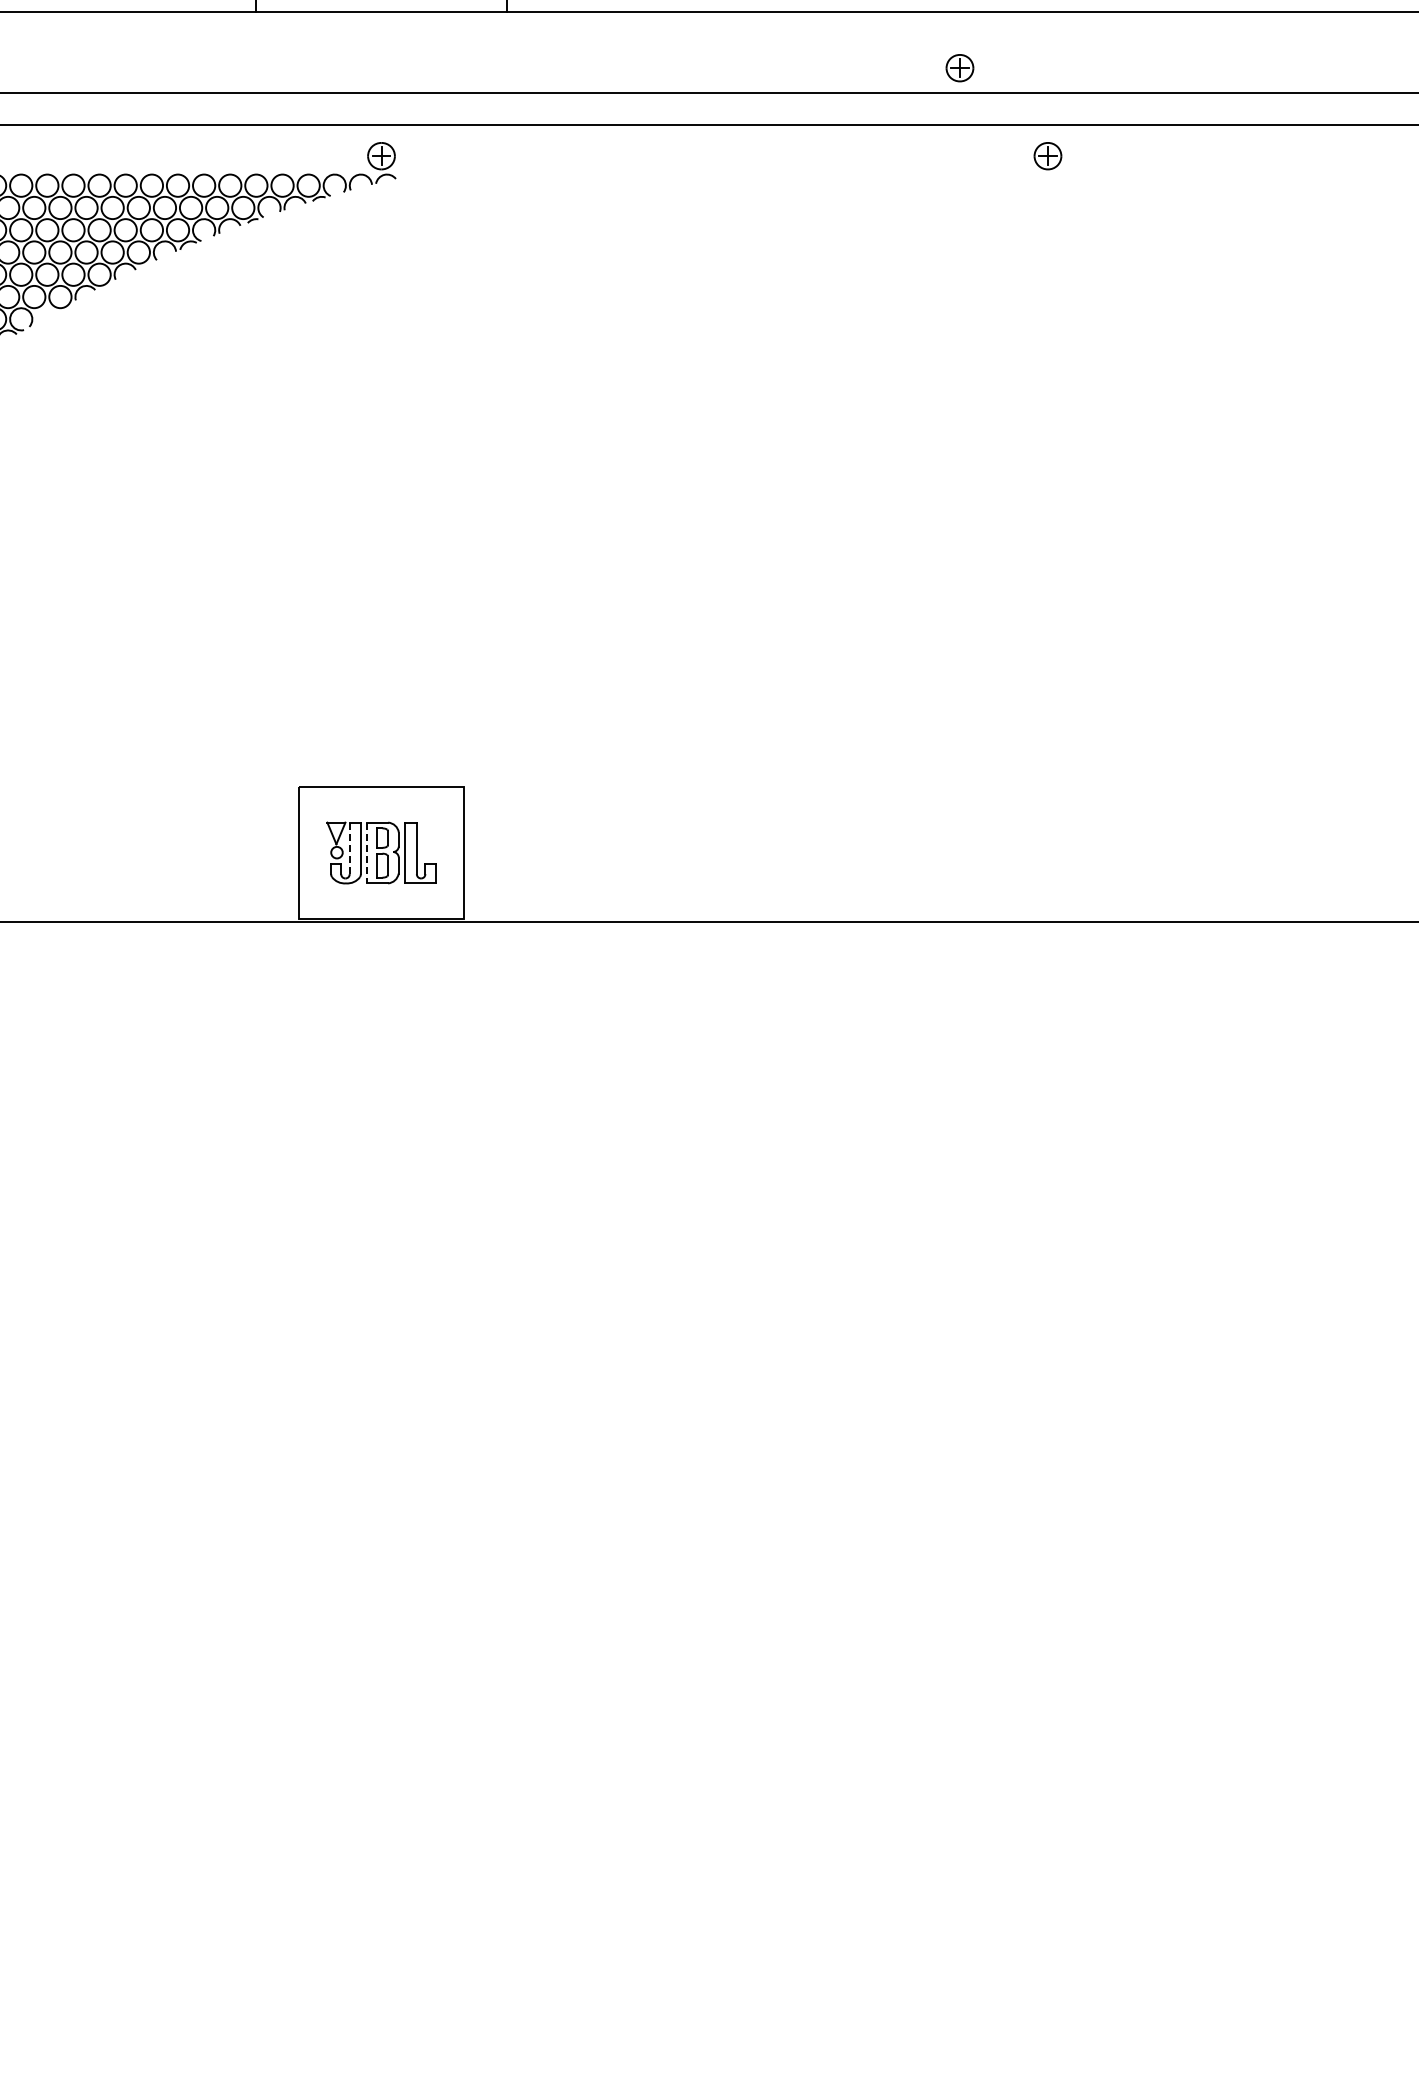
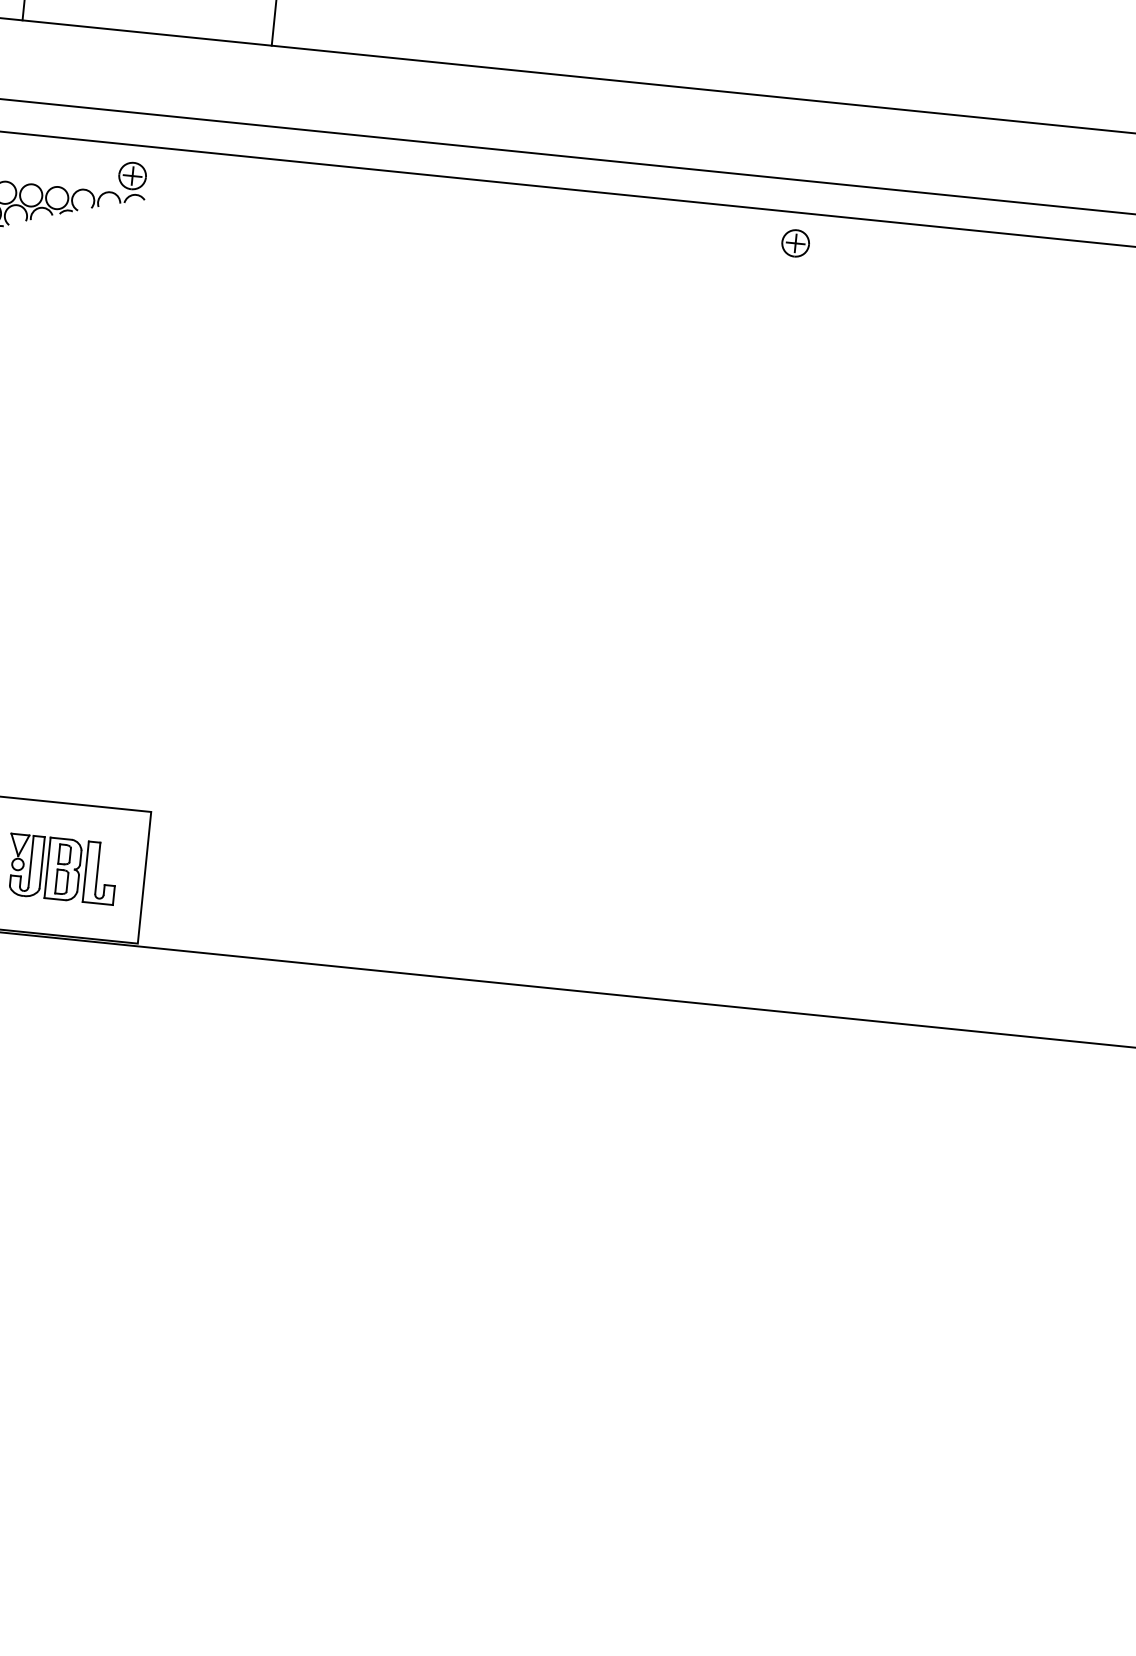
part: (959, 68) -> (716, 147), removed
line: (349, 848) -> (30, 861), dashed -> solid
line: (366, 853) -> (47, 868), dashed -> solid

